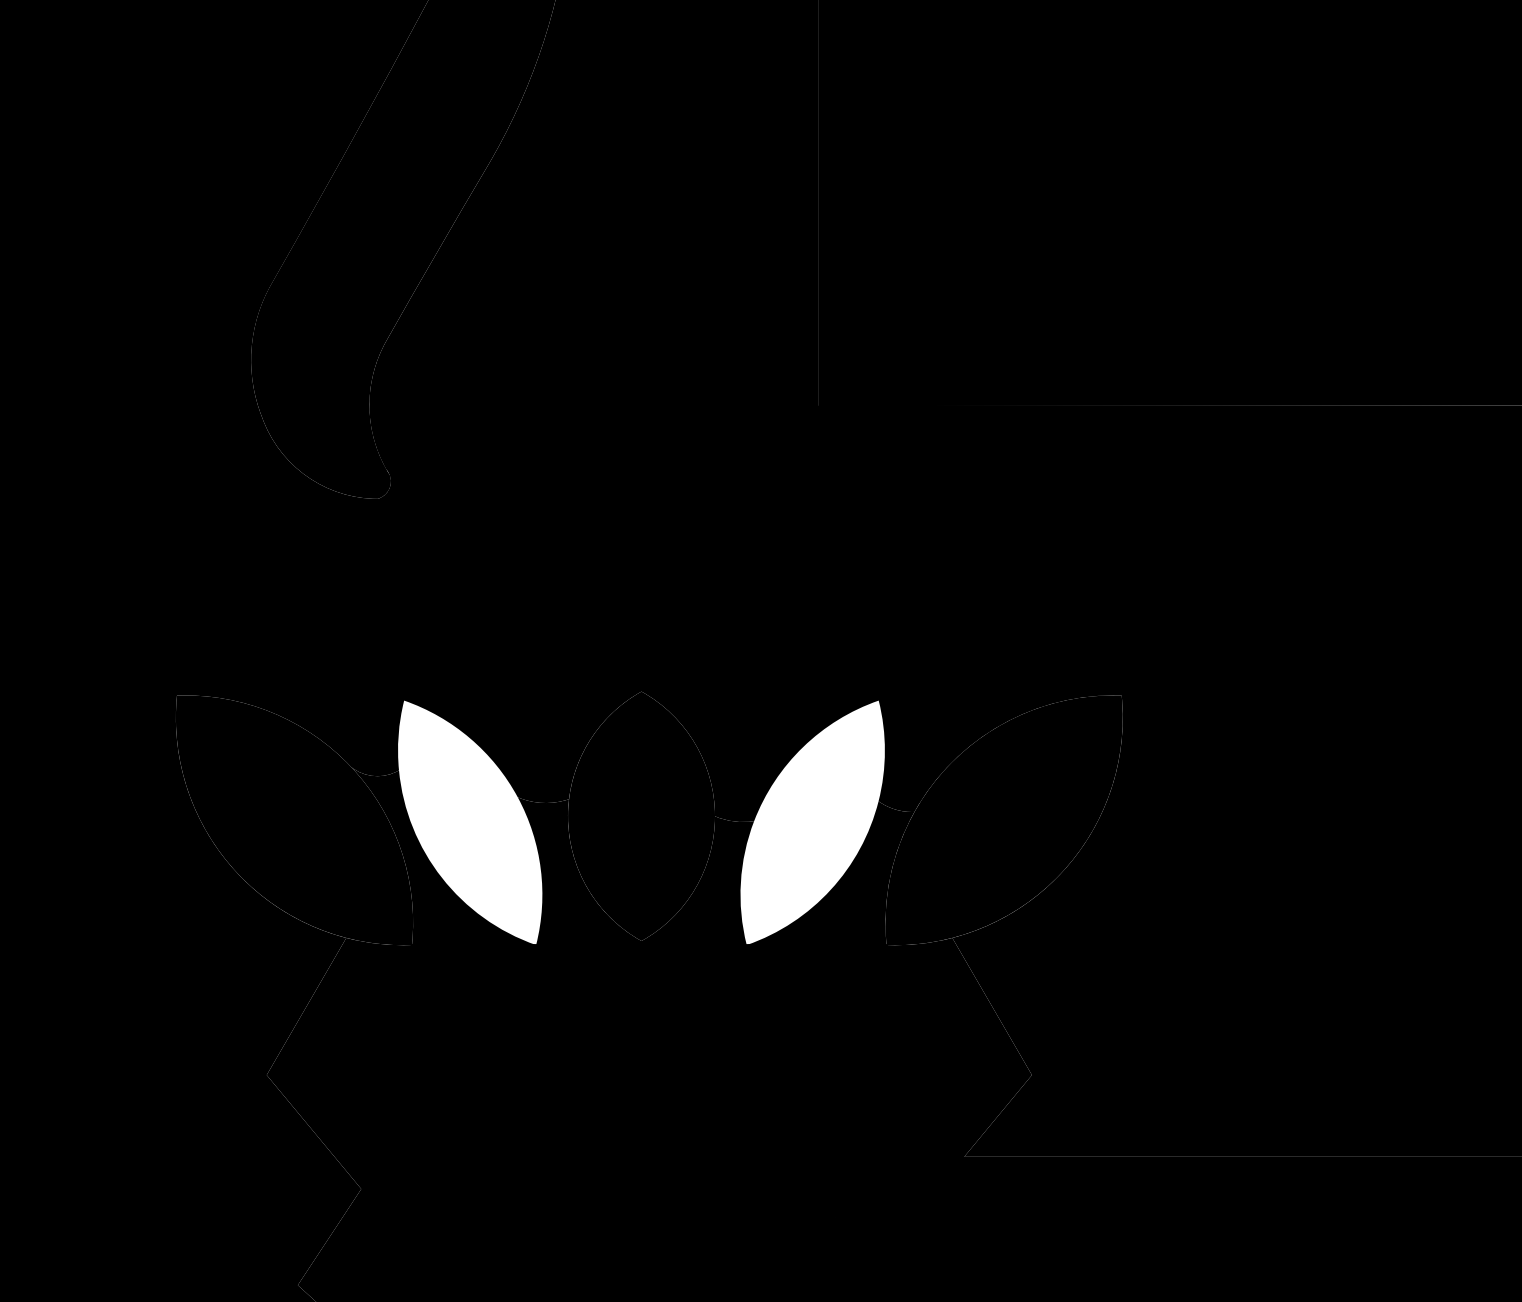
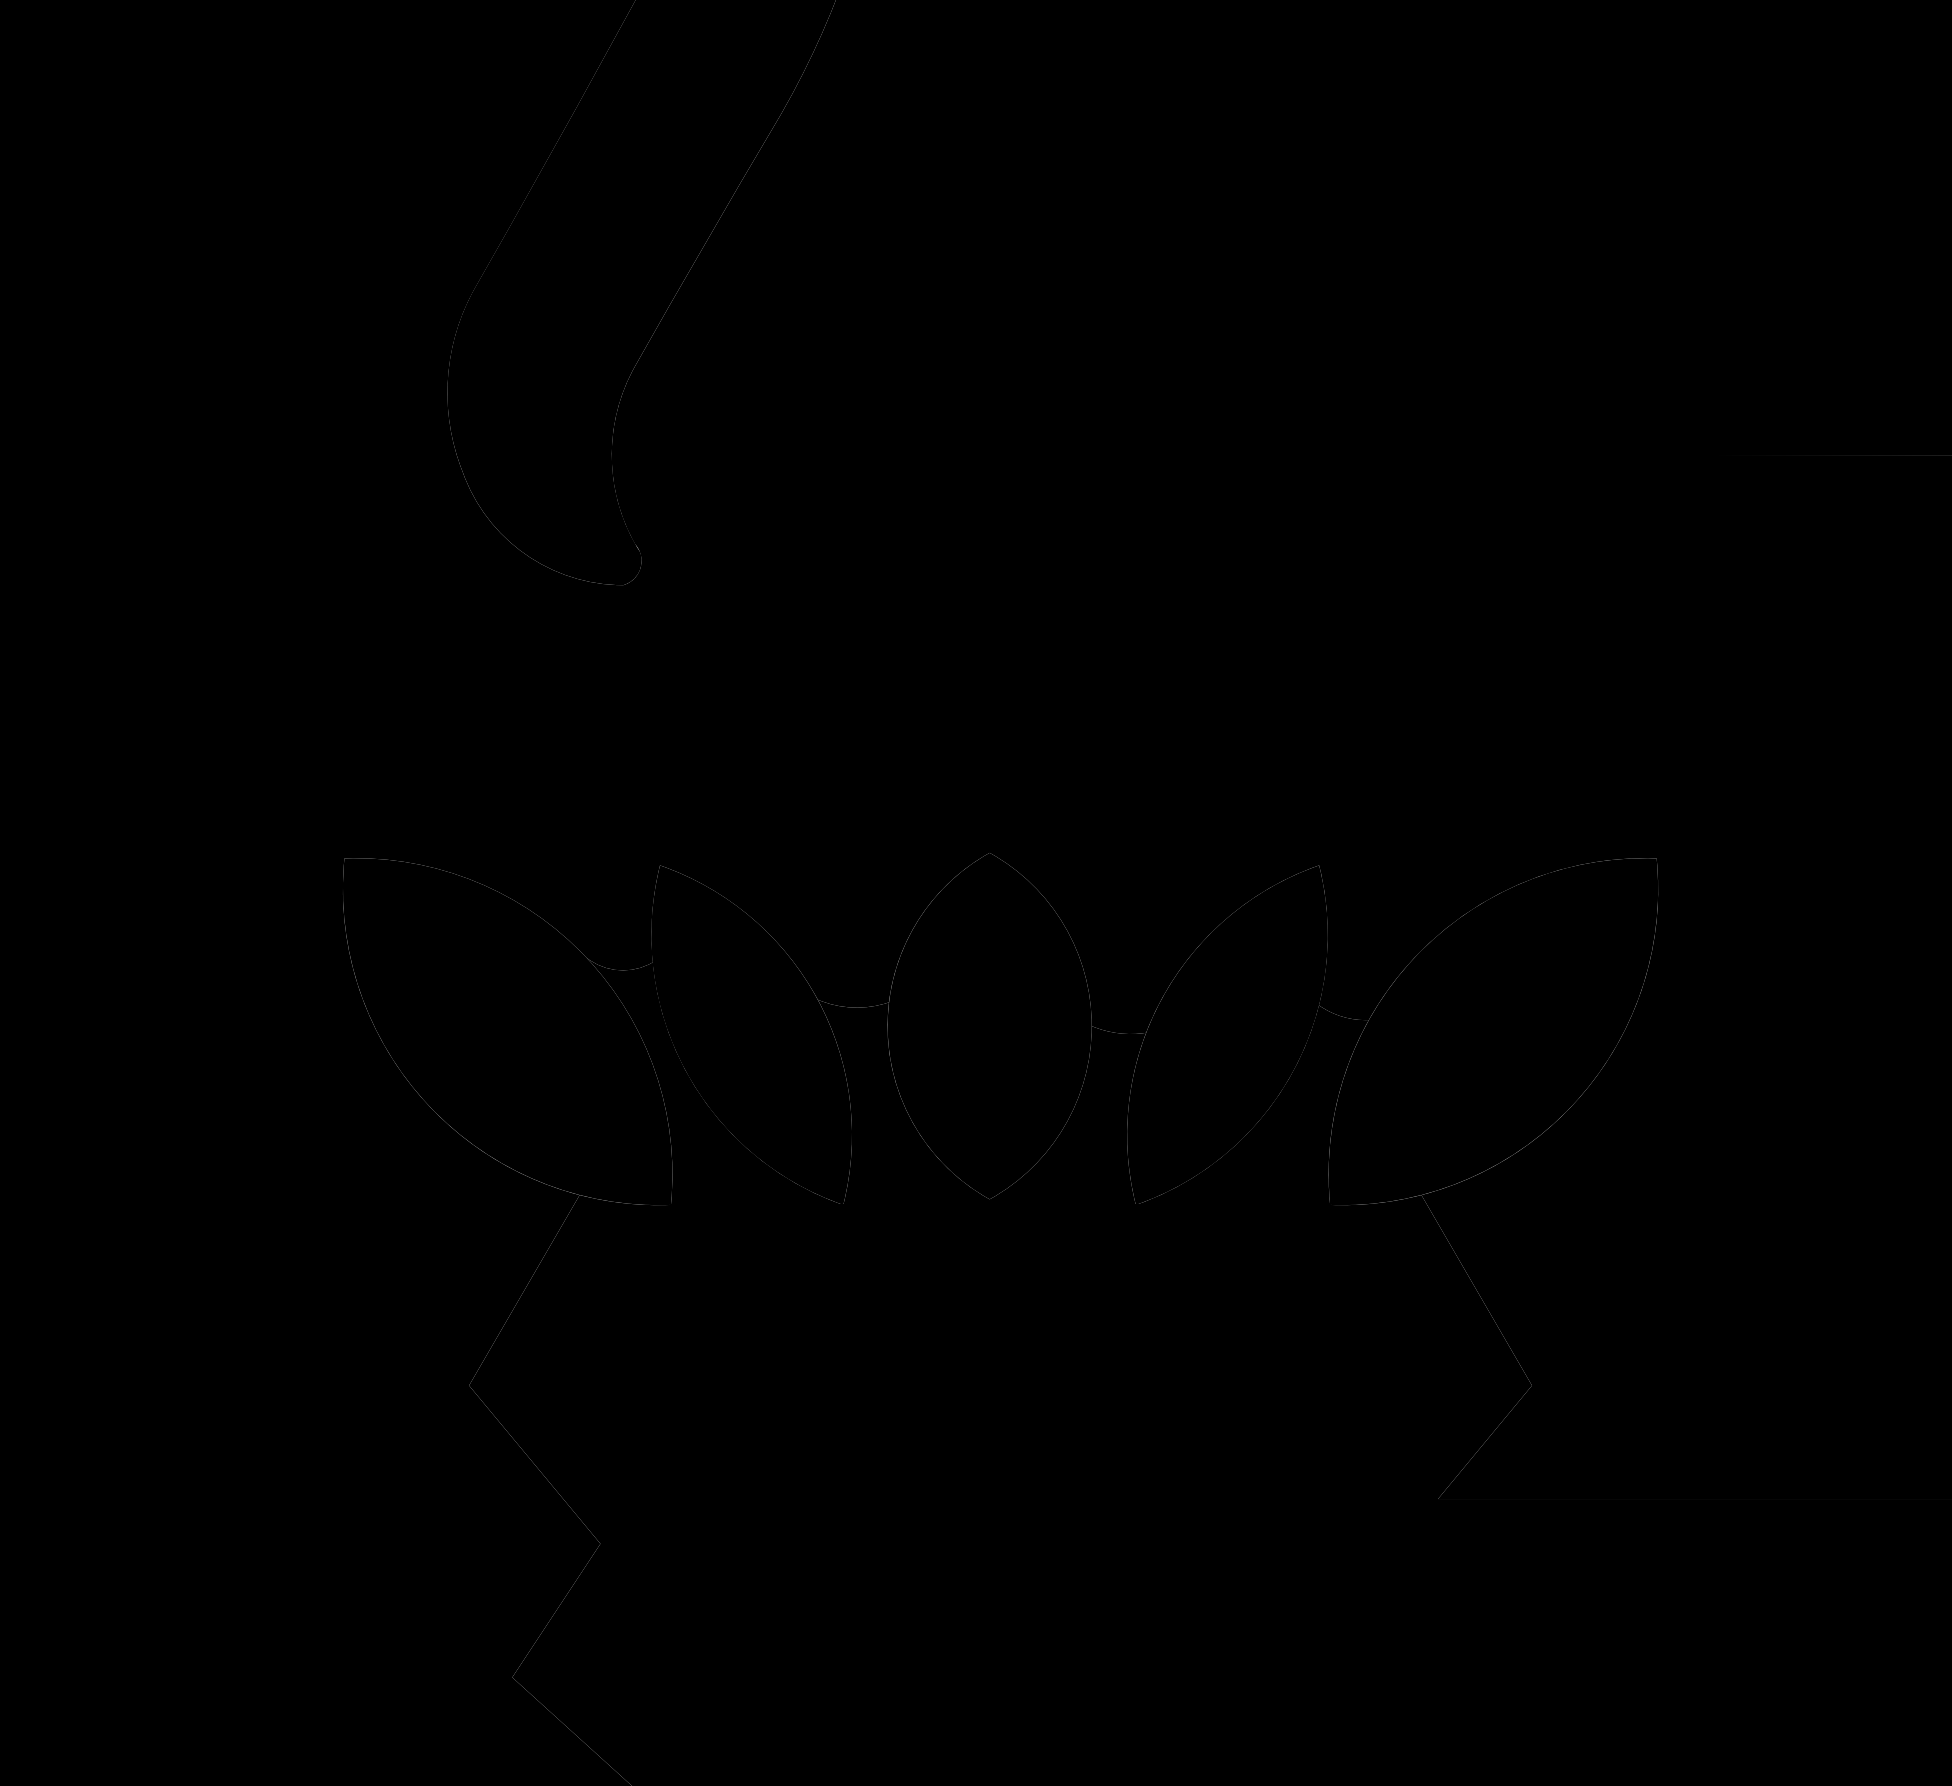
fill: (470, 822) -> (752, 1034), added
fill: (812, 822) -> (1227, 1034), added

